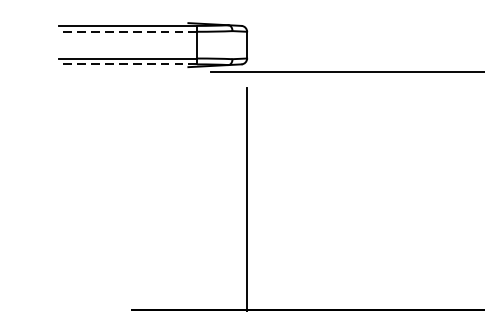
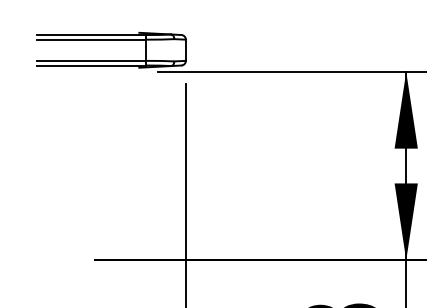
line: (128, 31) -> (91, 39), dashed -> solid
line: (128, 64) -> (91, 65), dashed -> solid

